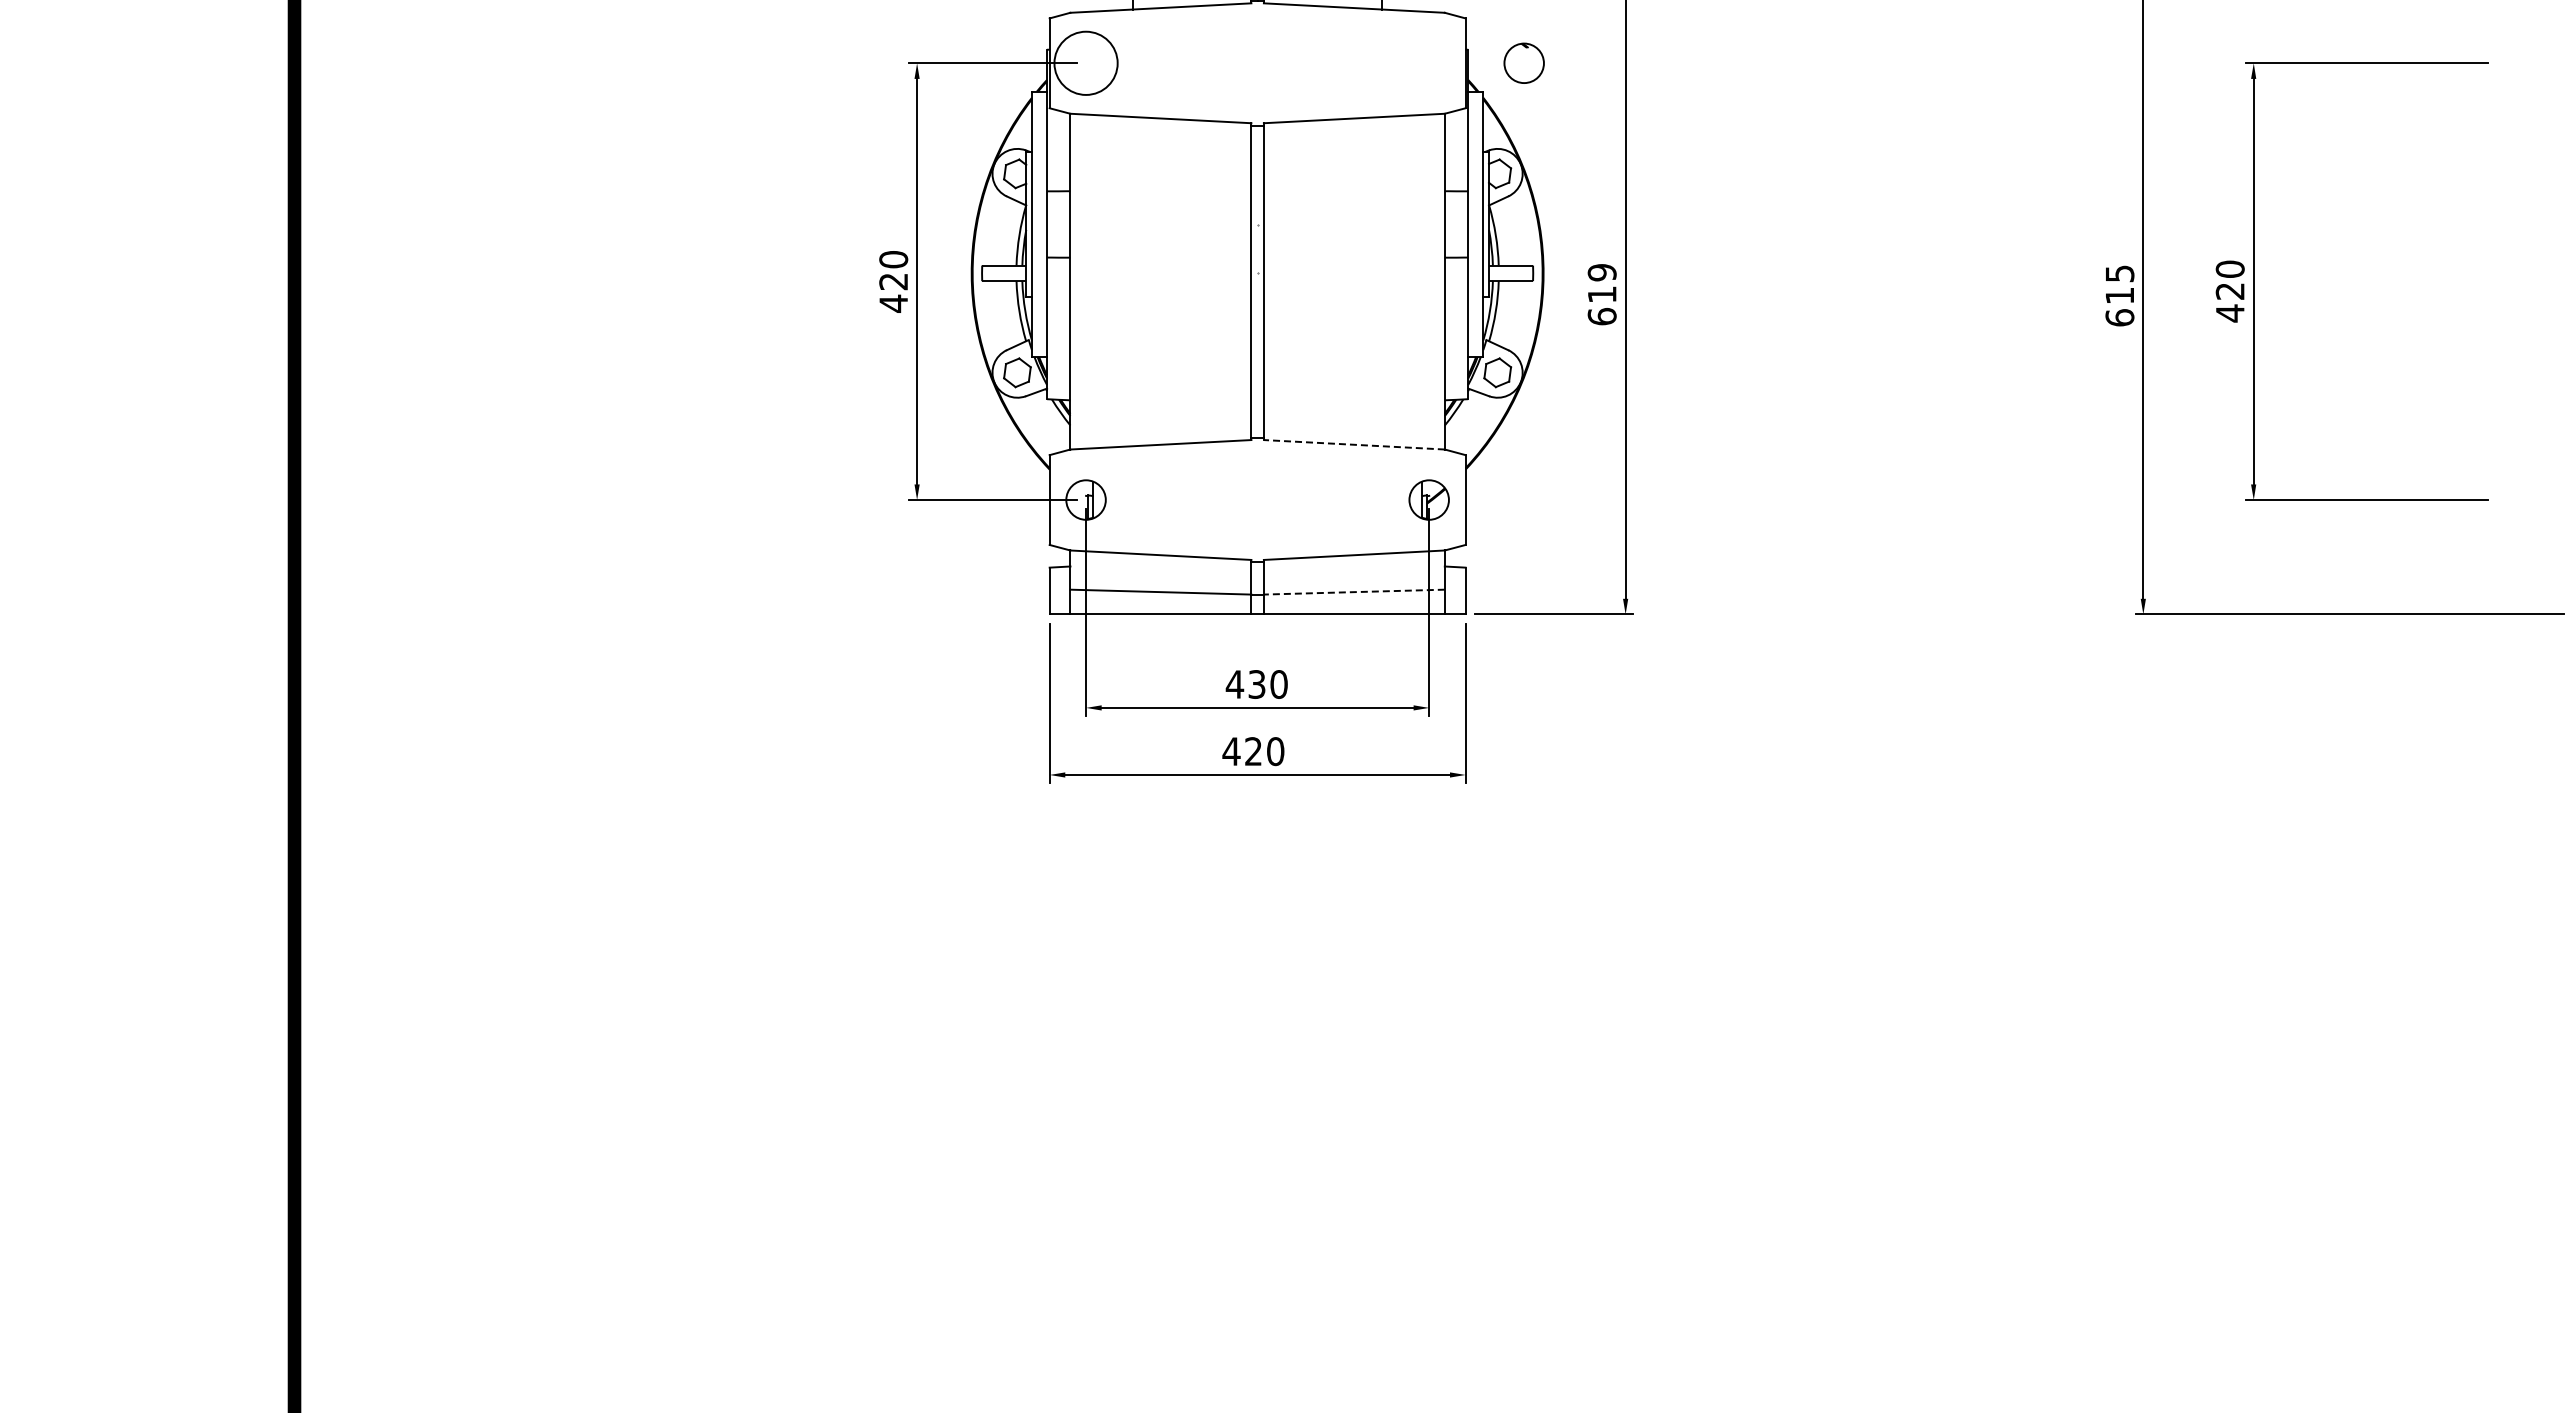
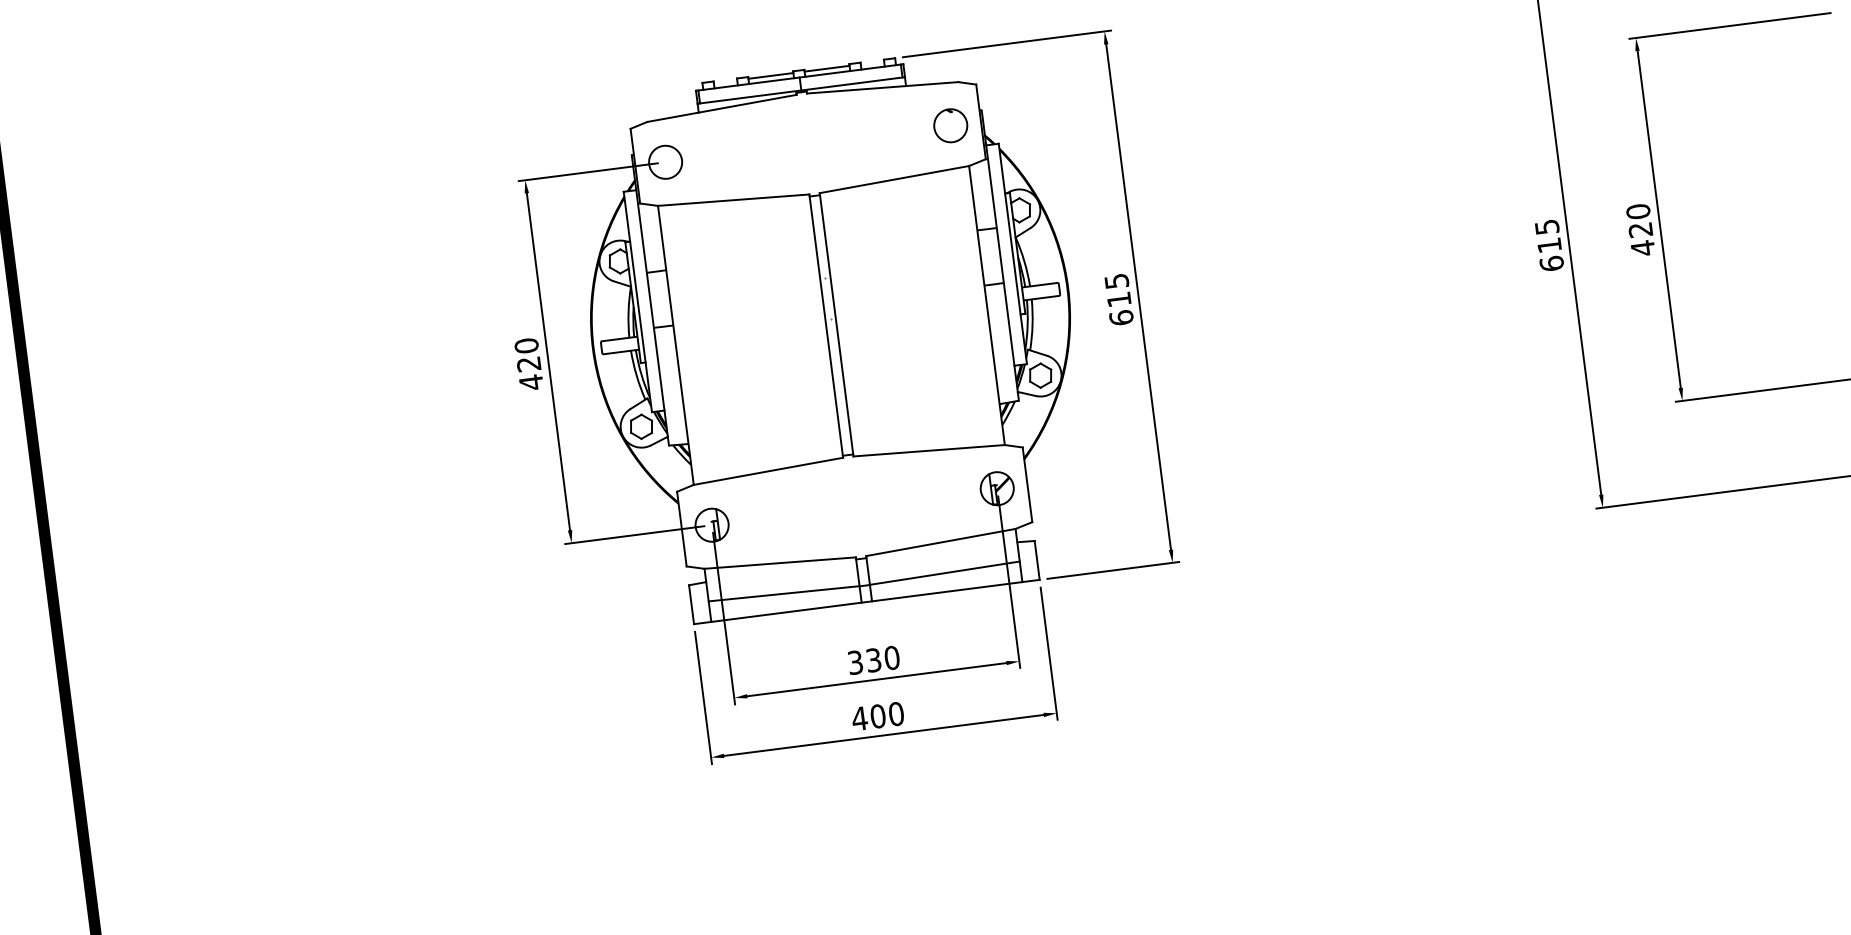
part: (1523, 62) -> (950, 125), moved
circle: (1085, 63) -> (665, 162), size x0.62
text: (1601, 272) -> (1116, 281), 619 -> 615
line: (1354, 444) -> (929, 450), dashed -> solid
line: (1353, 592) -> (944, 573), dashed -> solid
text: (1234, 684) -> (855, 662), 430 -> 330
text: (1253, 751) -> (878, 716), 420 -> 400

